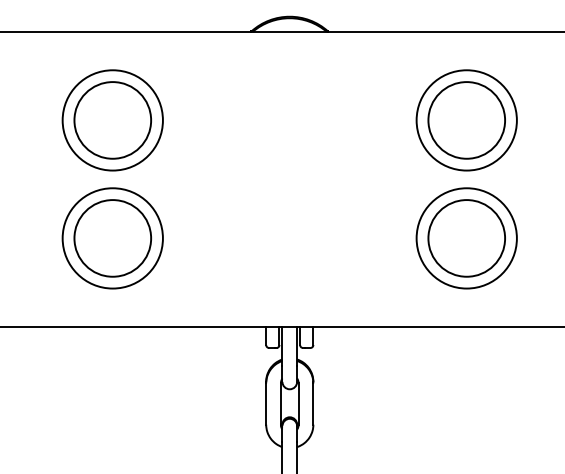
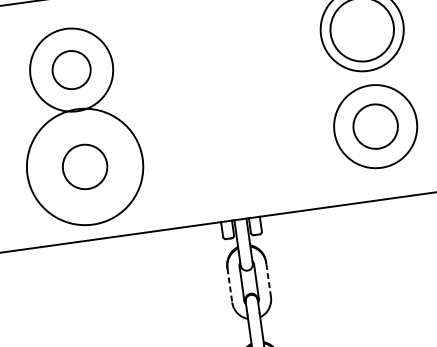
circle: (112, 120) -> (71, 70), size x0.6
circle: (112, 238) -> (84, 167), size x0.7
circle: (112, 238) -> (84, 167), size x1.4
circle: (466, 238) -> (375, 126), size x0.7
line: (266, 404) -> (230, 285), solid -> dashed
line: (313, 404) -> (268, 280), solid -> dashed

